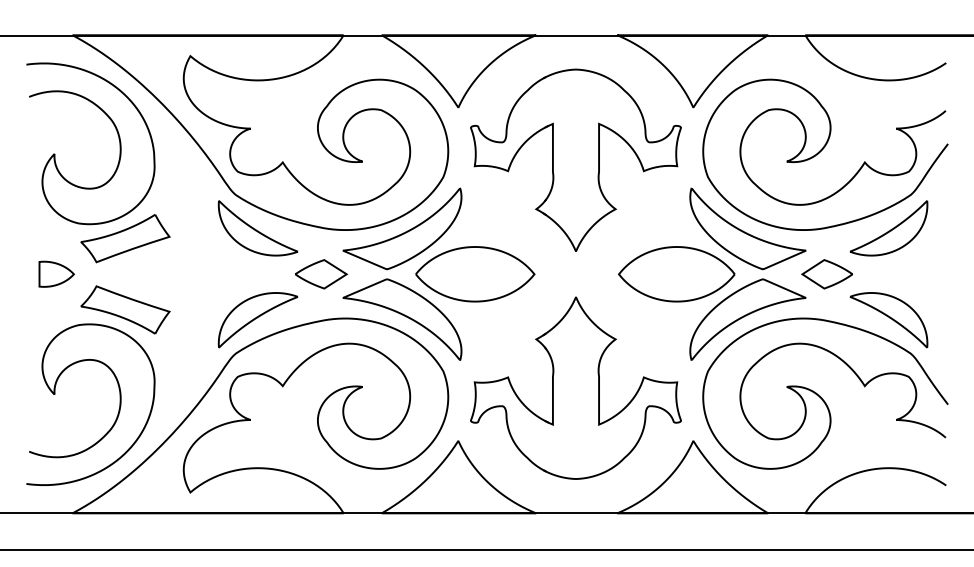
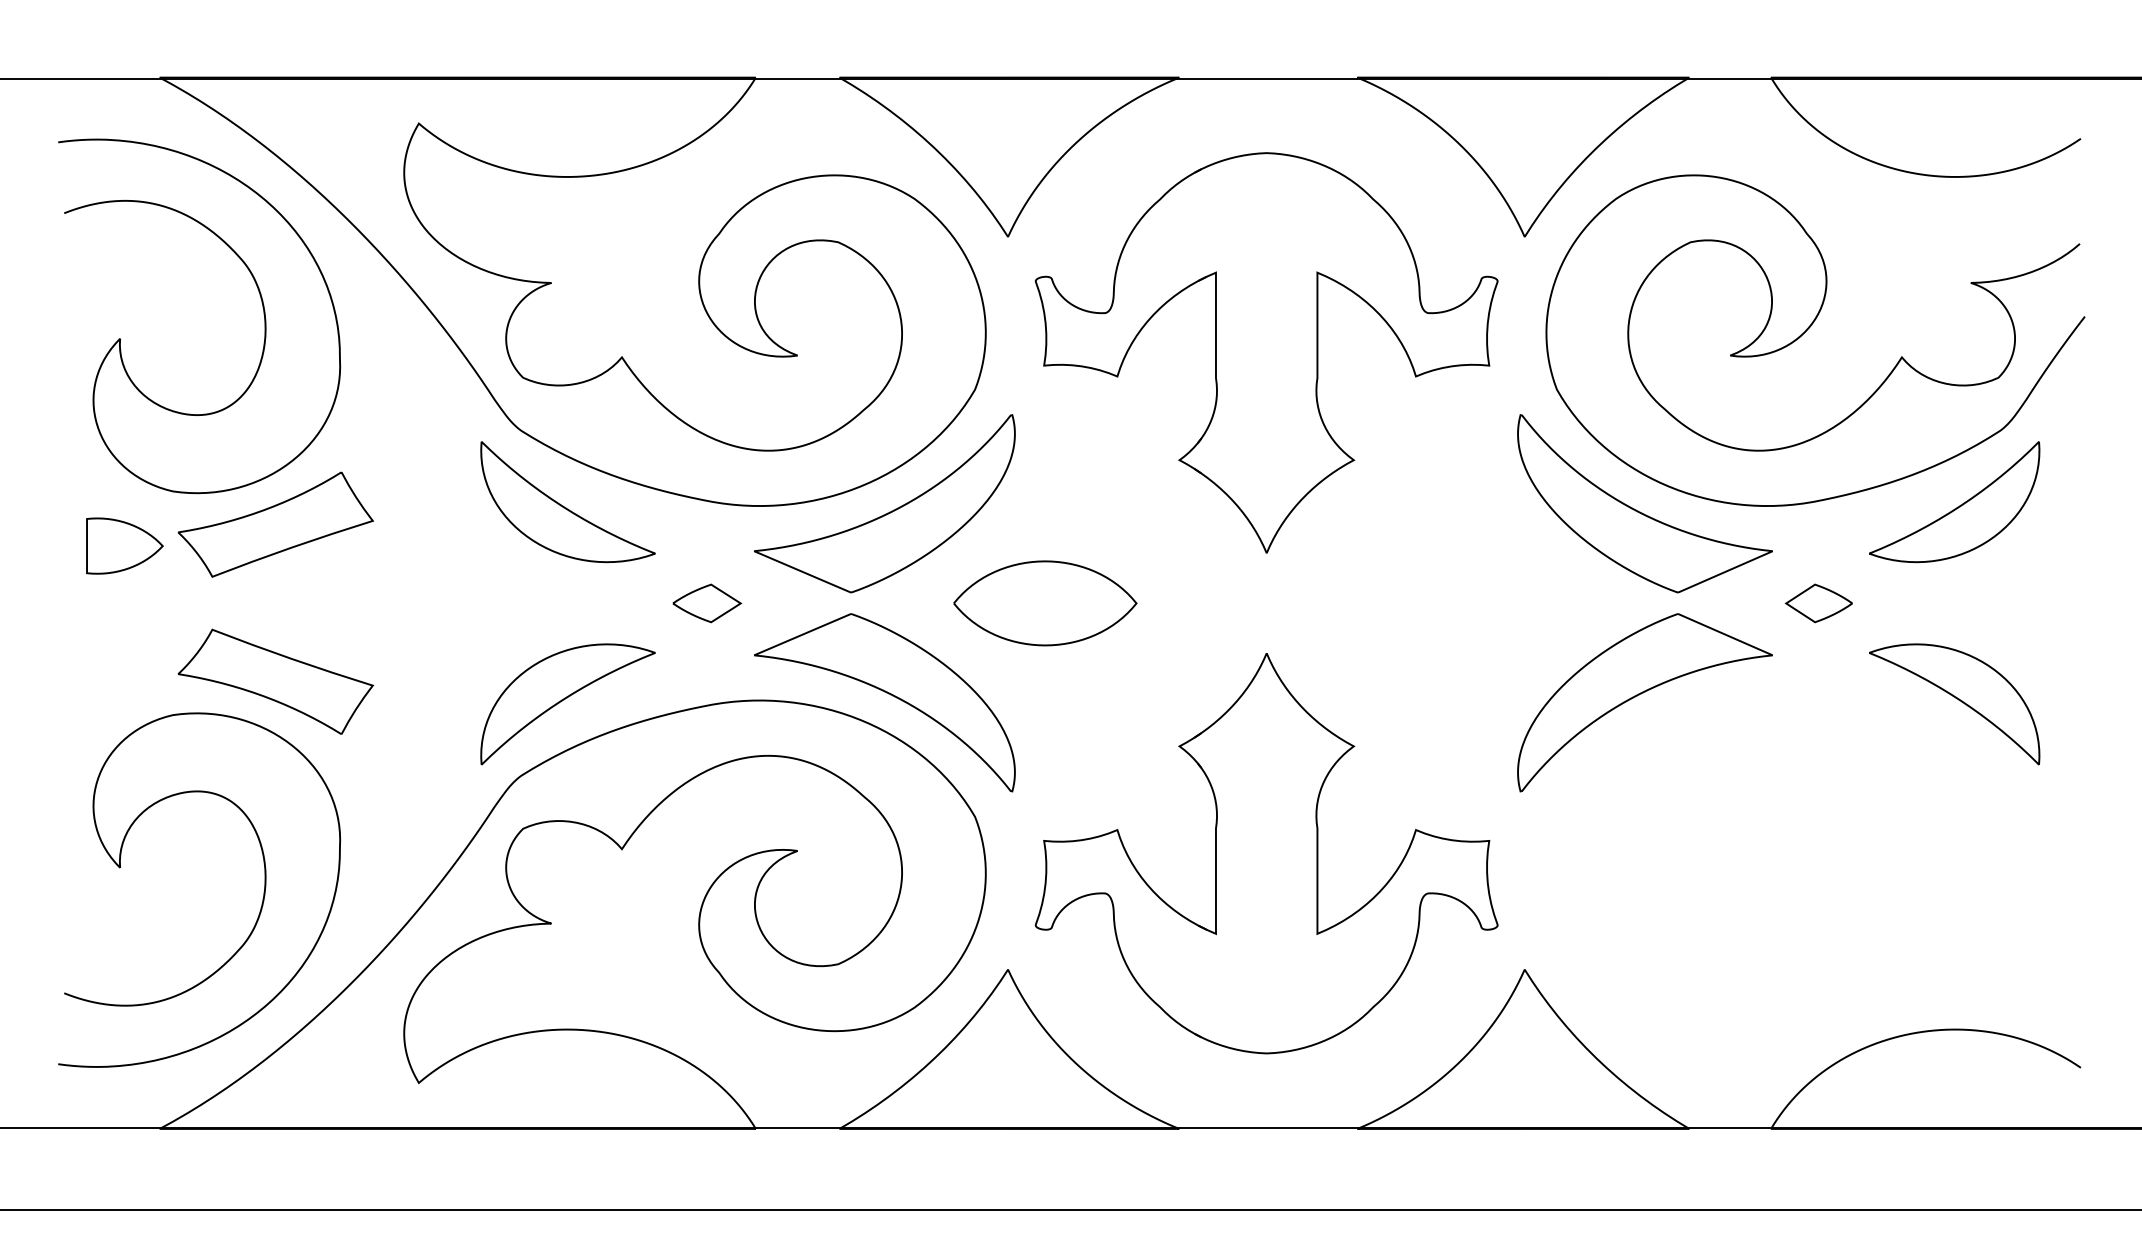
part: (56, 273) -> (124, 544), moved
part: (321, 274) -> (707, 603), size x0.6
part: (475, 274) -> (1045, 603), size x0.7
part: (676, 274) -> (1487, 603), removed
part: (826, 274) -> (1817, 603), size x0.6
curve: (821, 396) -> (1806, 871), removed

